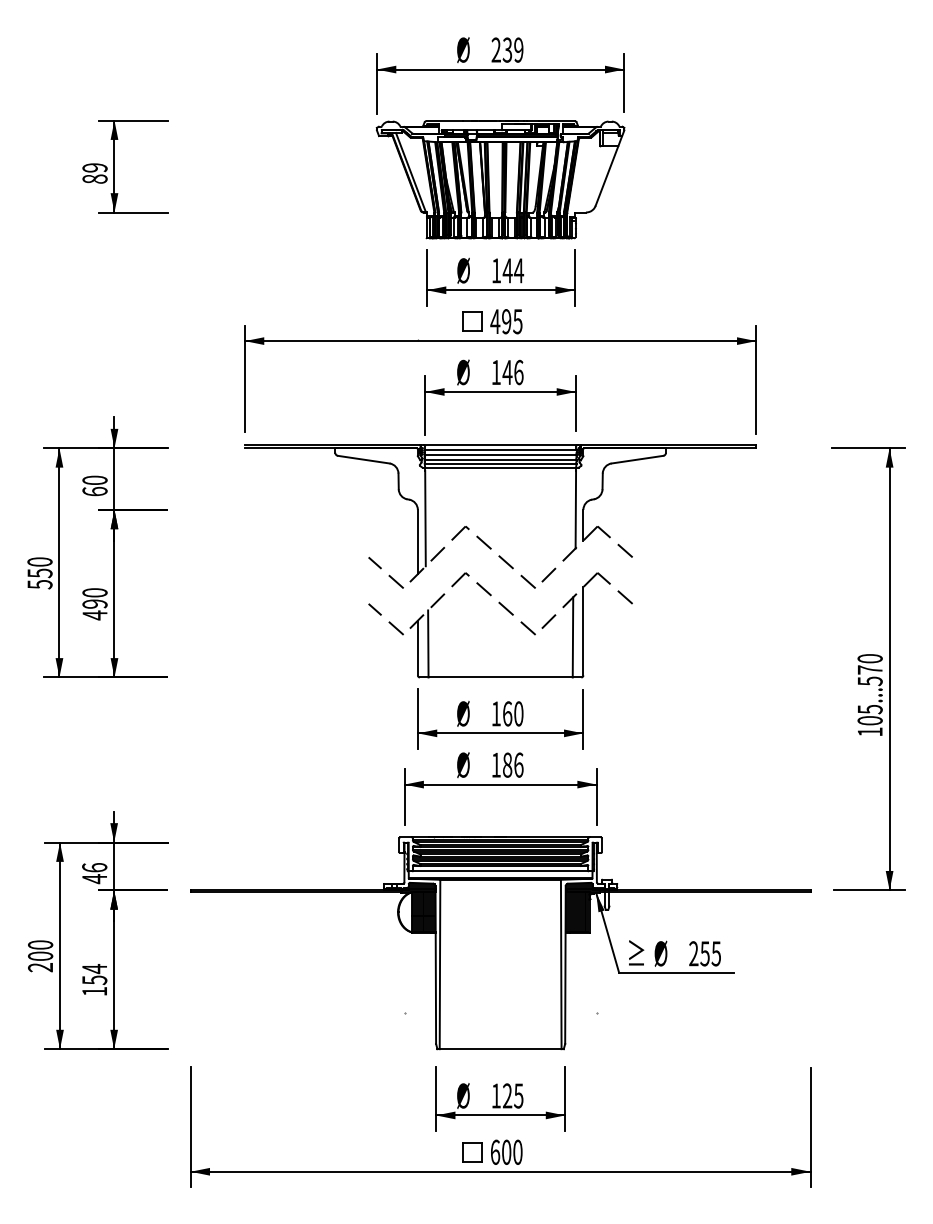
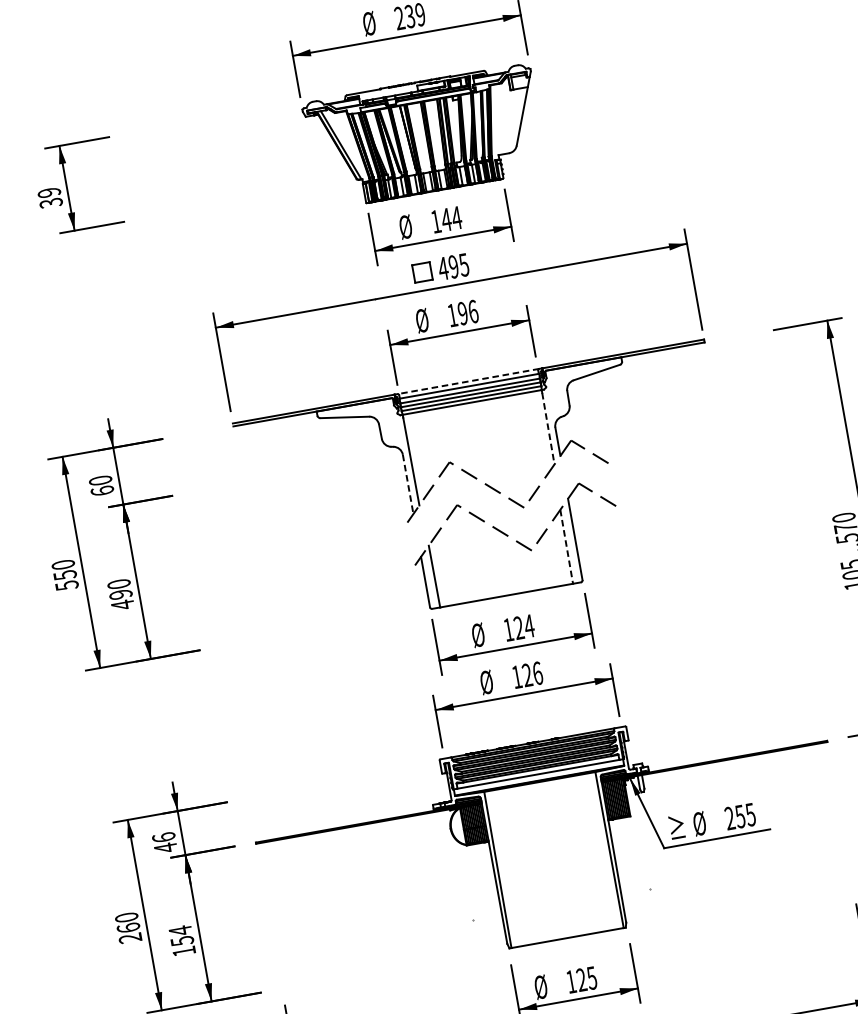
text: (94, 178) -> (50, 202), 89 -> 39
text: (507, 372) -> (462, 313), 146 -> 196
line: (500, 445) -> (468, 381), solid -> dashed
line: (575, 509) -> (548, 428), solid -> dashed
line: (417, 542) -> (407, 484), solid -> dashed
line: (388, 575) -> (386, 520), removed
line: (388, 622) -> (394, 563), removed
line: (572, 637) -> (566, 546), solid -> dashed
text: (512, 713) -> (523, 626), 160 -> 124
text: (507, 764) -> (527, 674), 186 -> 126
text: (40, 955) -> (128, 927), 200 -> 260

